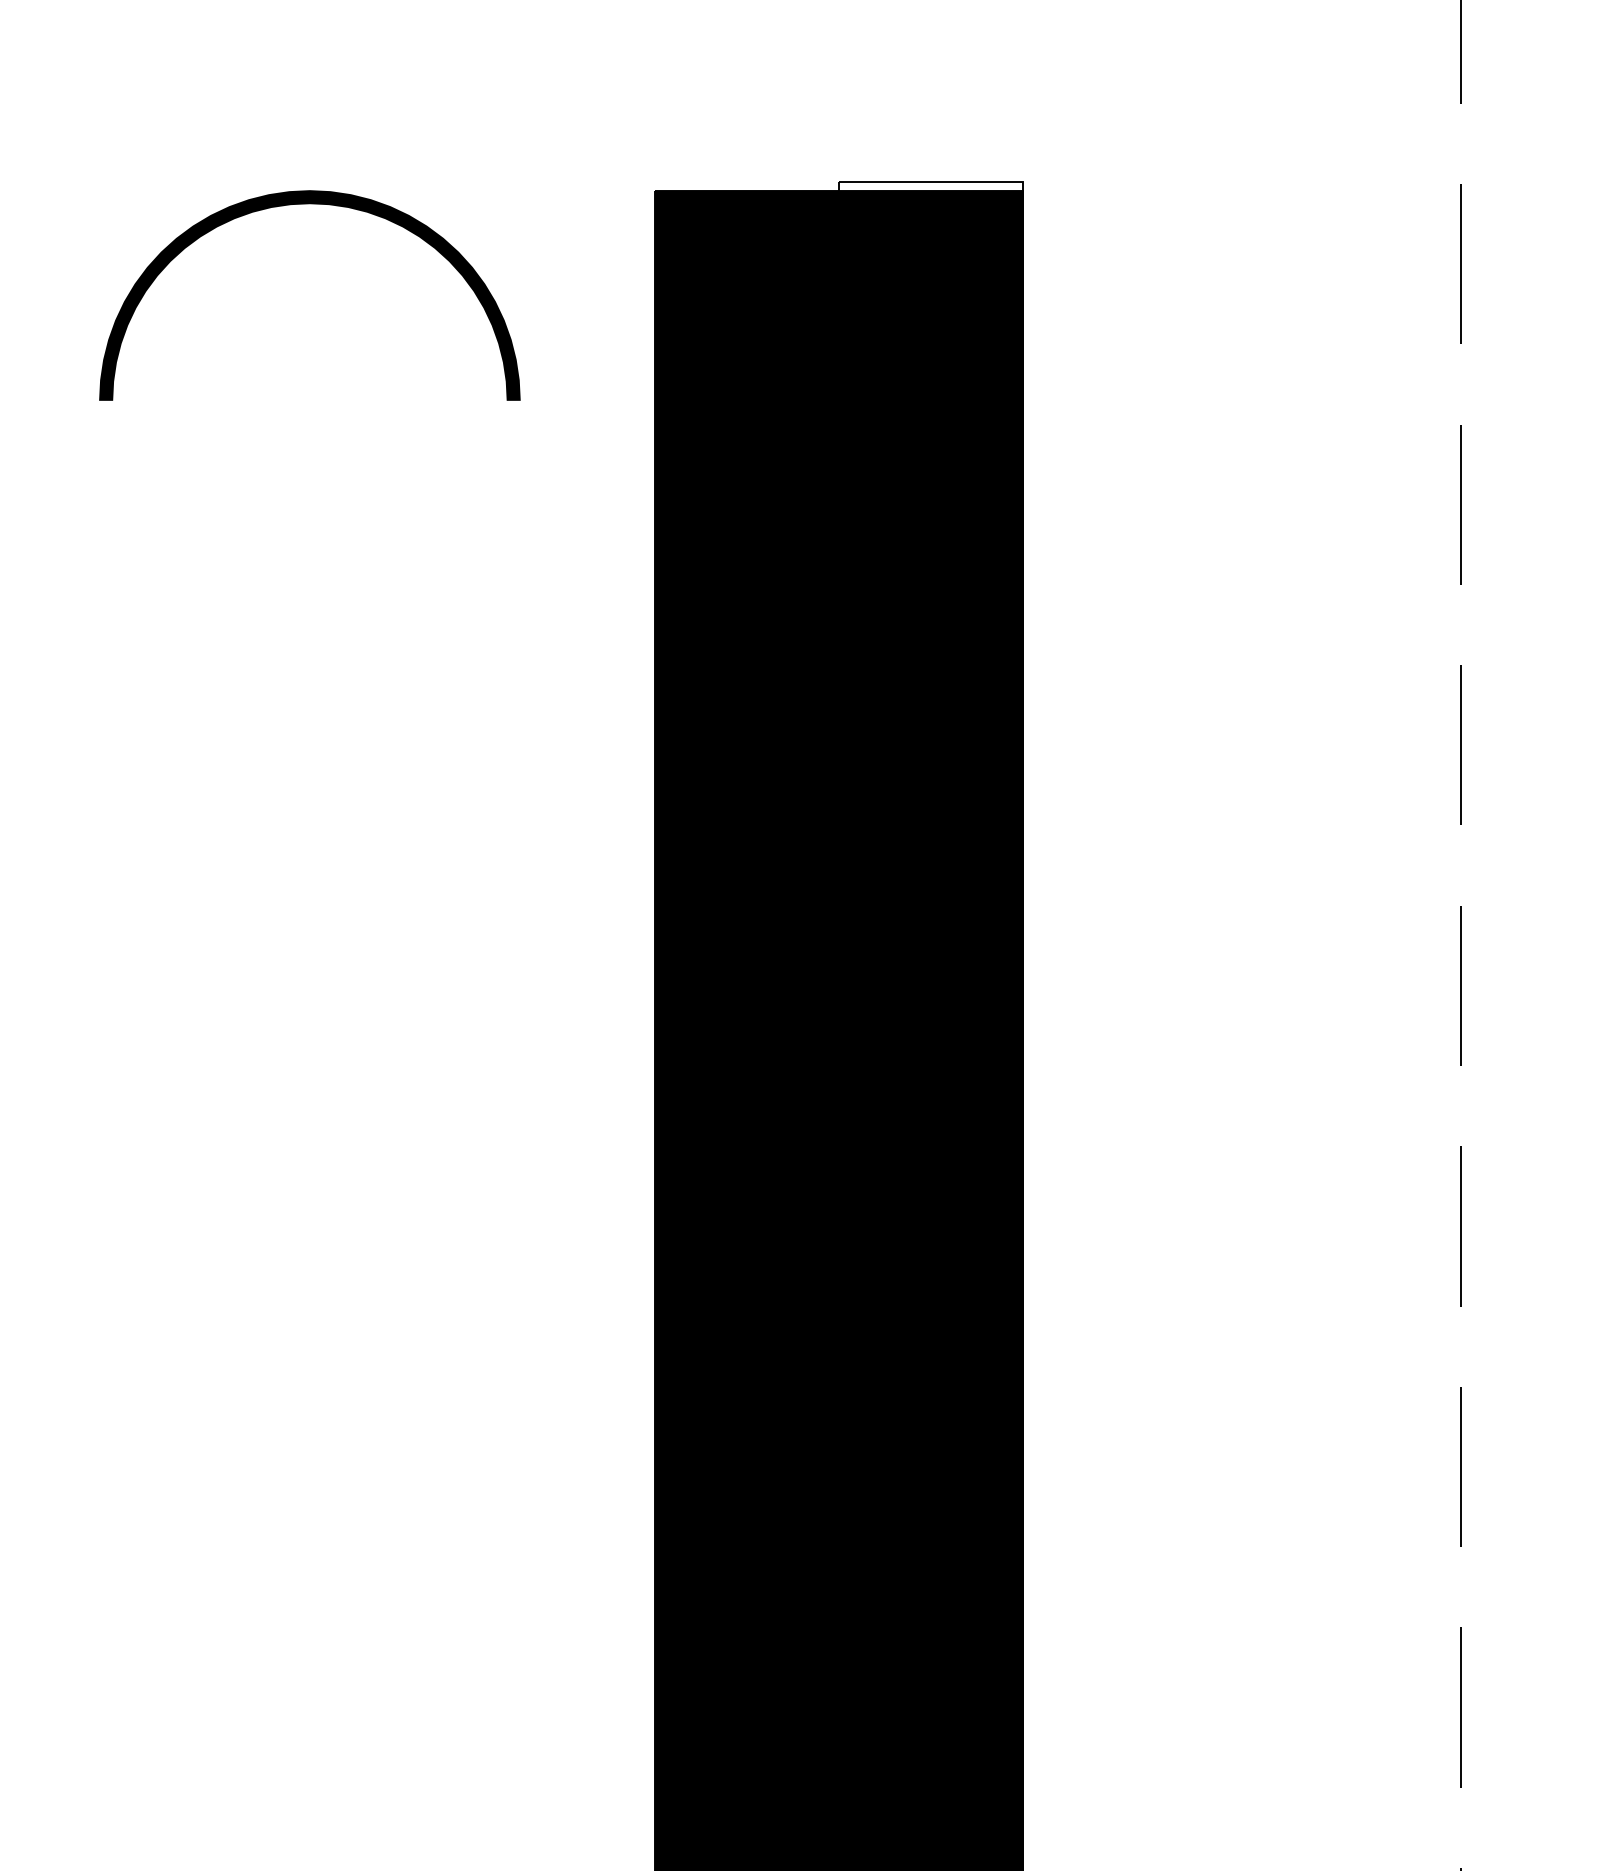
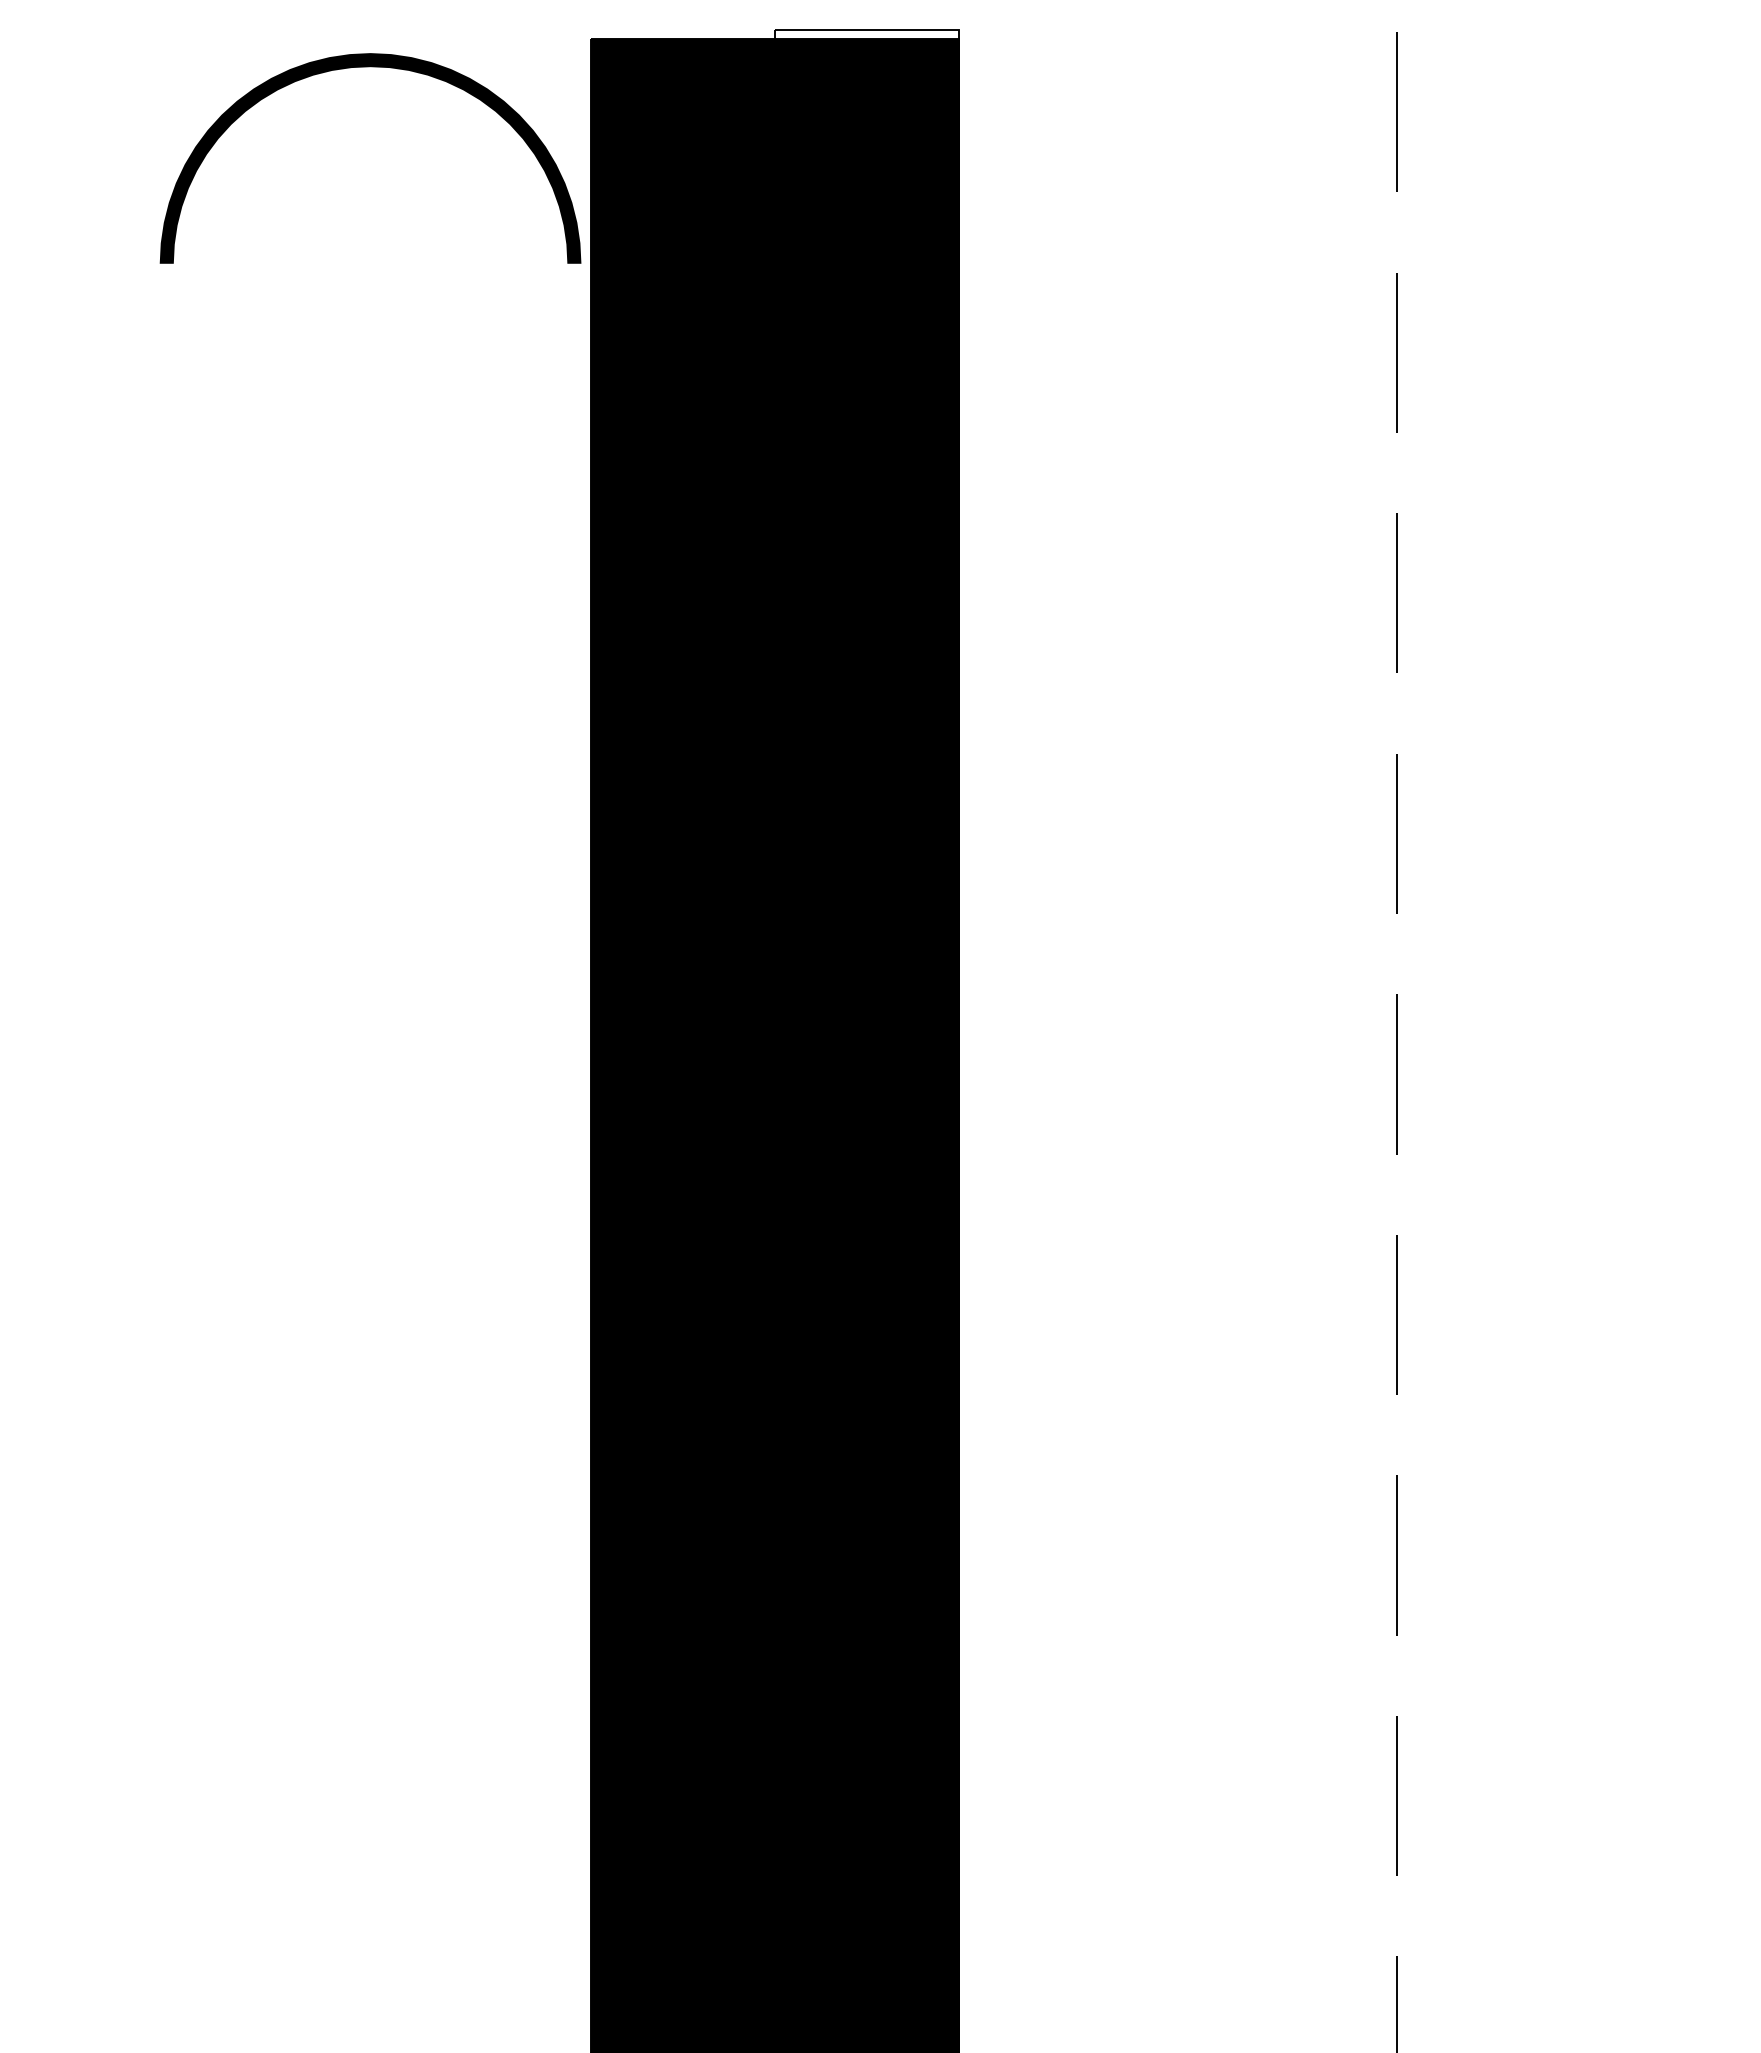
curve: (309, 204) -> (370, 67), moved

